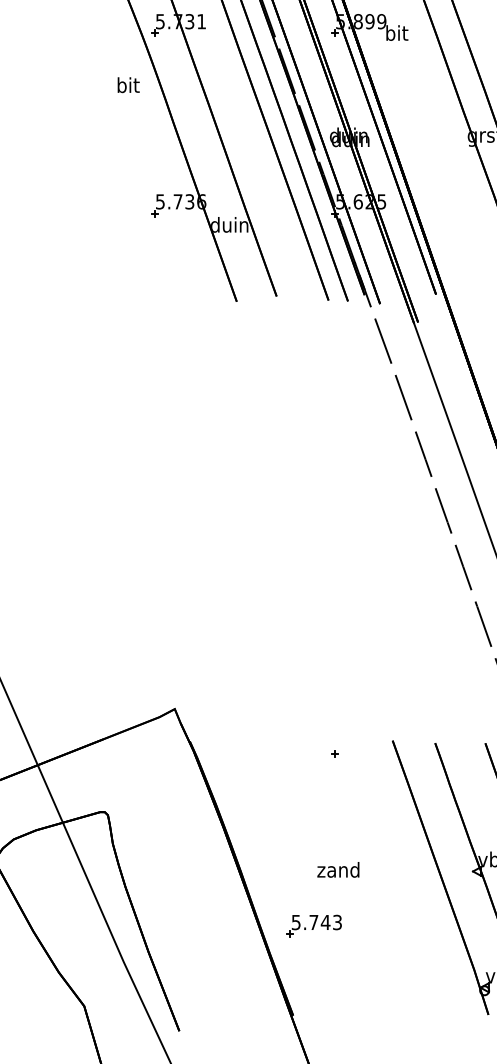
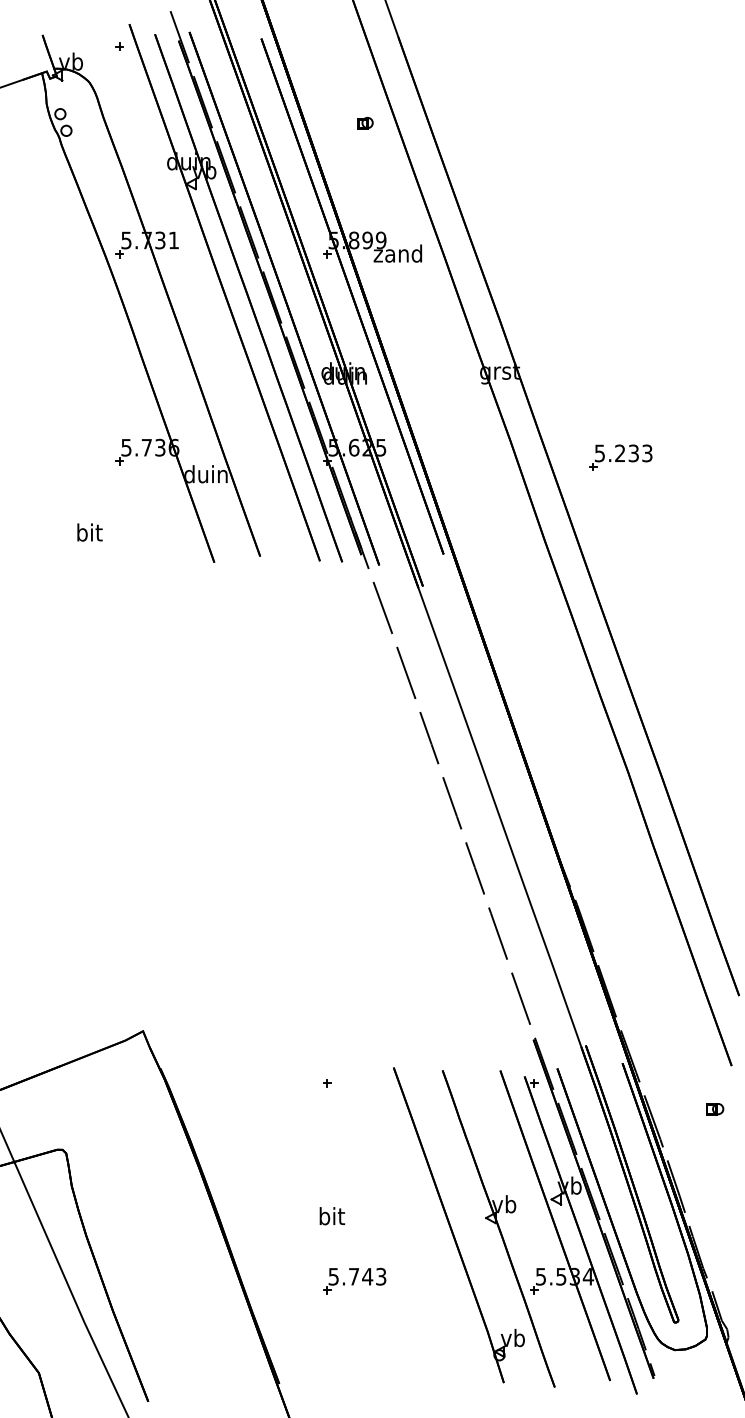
text: (395, 32) -> (397, 253), bit -> zand
text: (128, 85) -> (89, 532), moved
text: (338, 870) -> (331, 1216), zand -> bit
part: (314, 925) -> (354, 1280), moved

